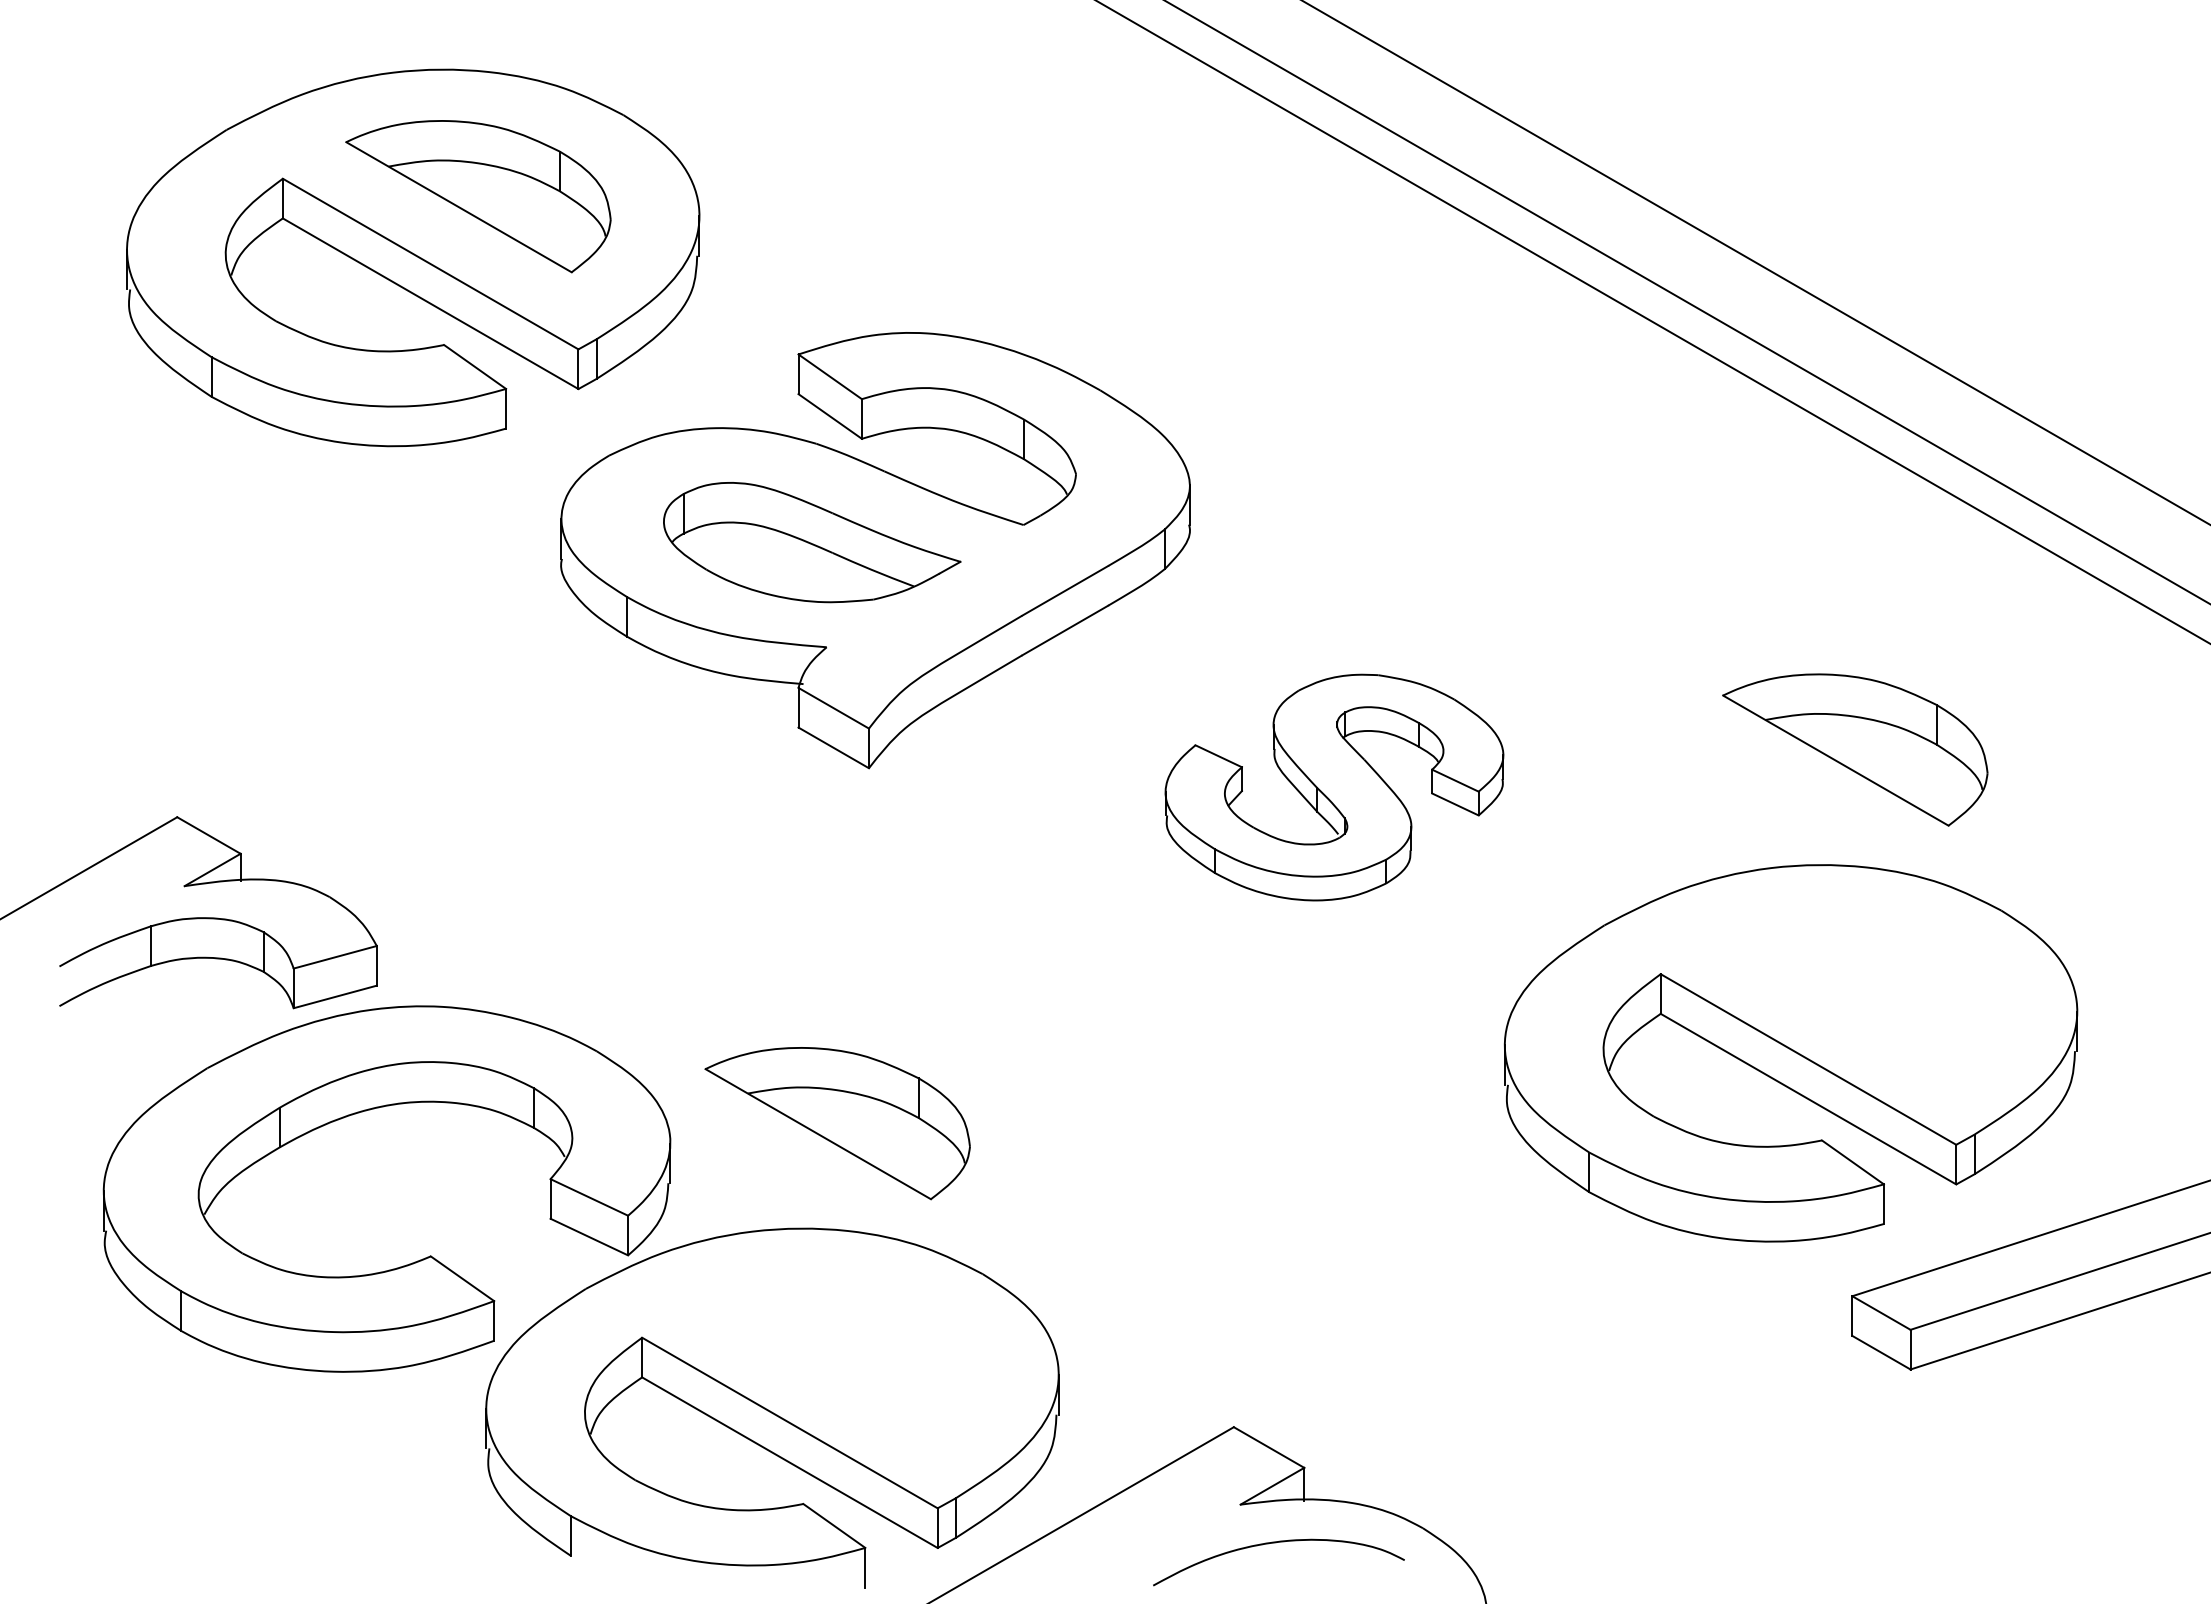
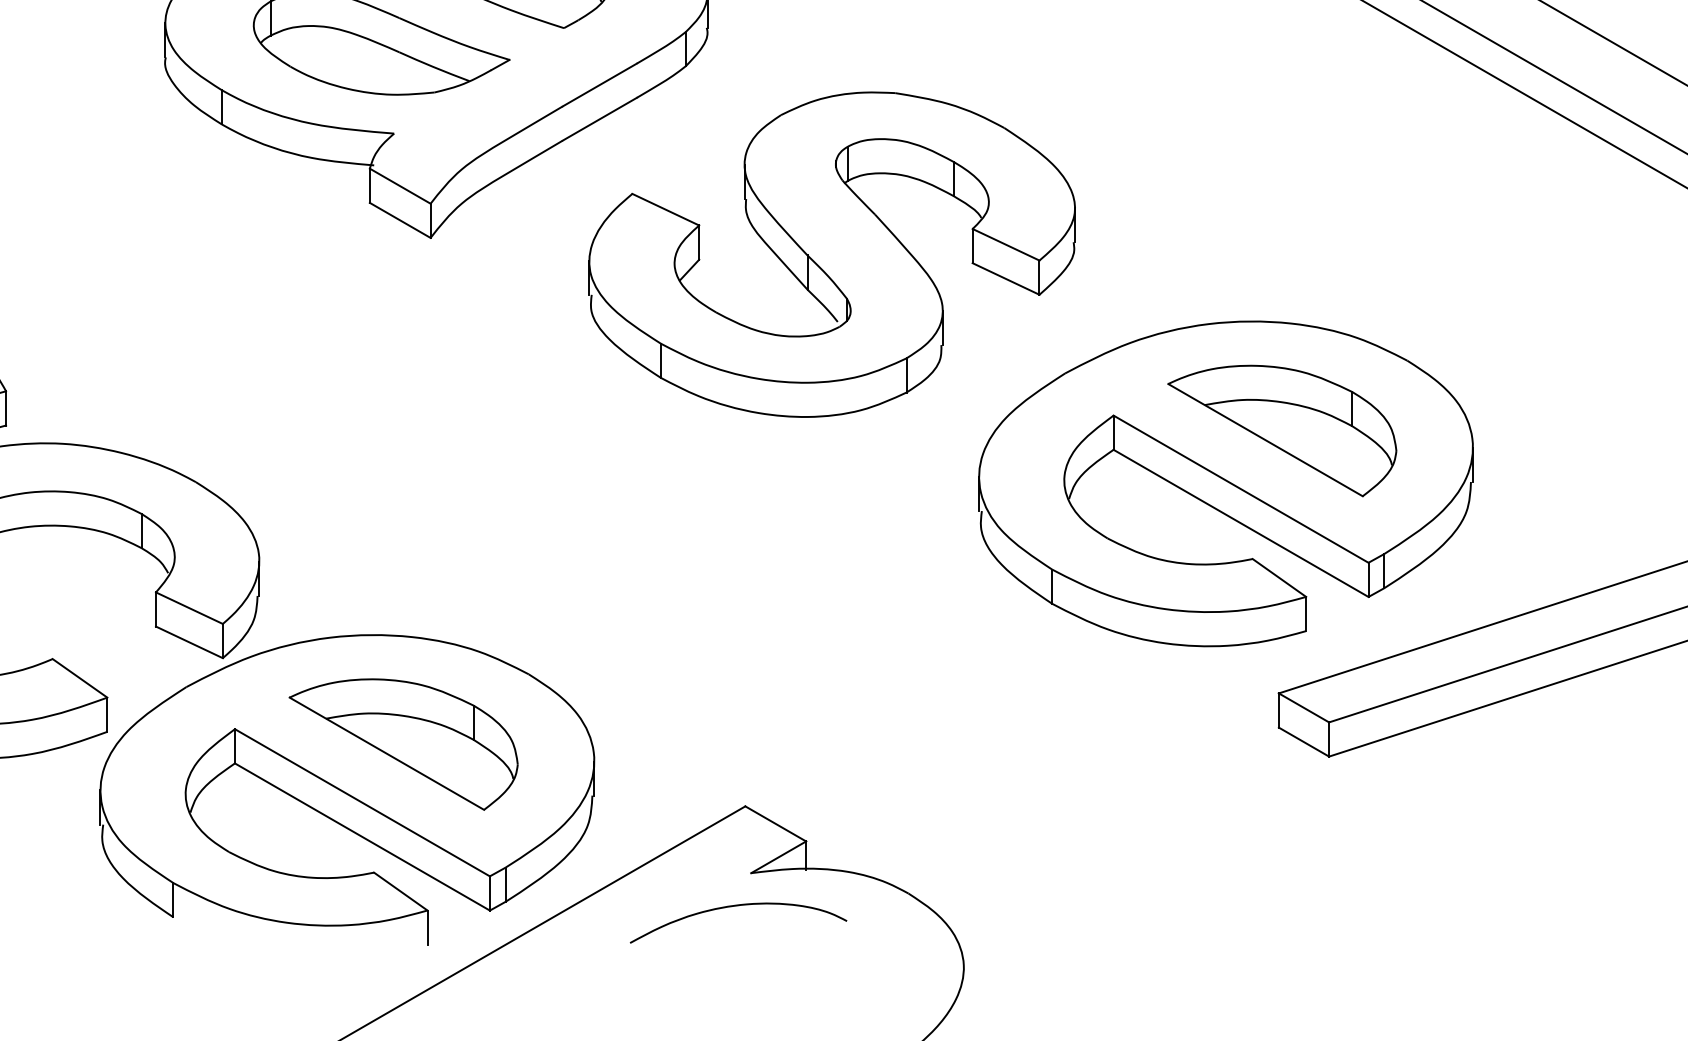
part: (1855, 749) -> (1282, 430), moved
part: (1334, 787) -> (832, 254), size x1.67
part: (837, 1123) -> (403, 744), moved
curve: (1276, 1543) -> (736, 906), moved

